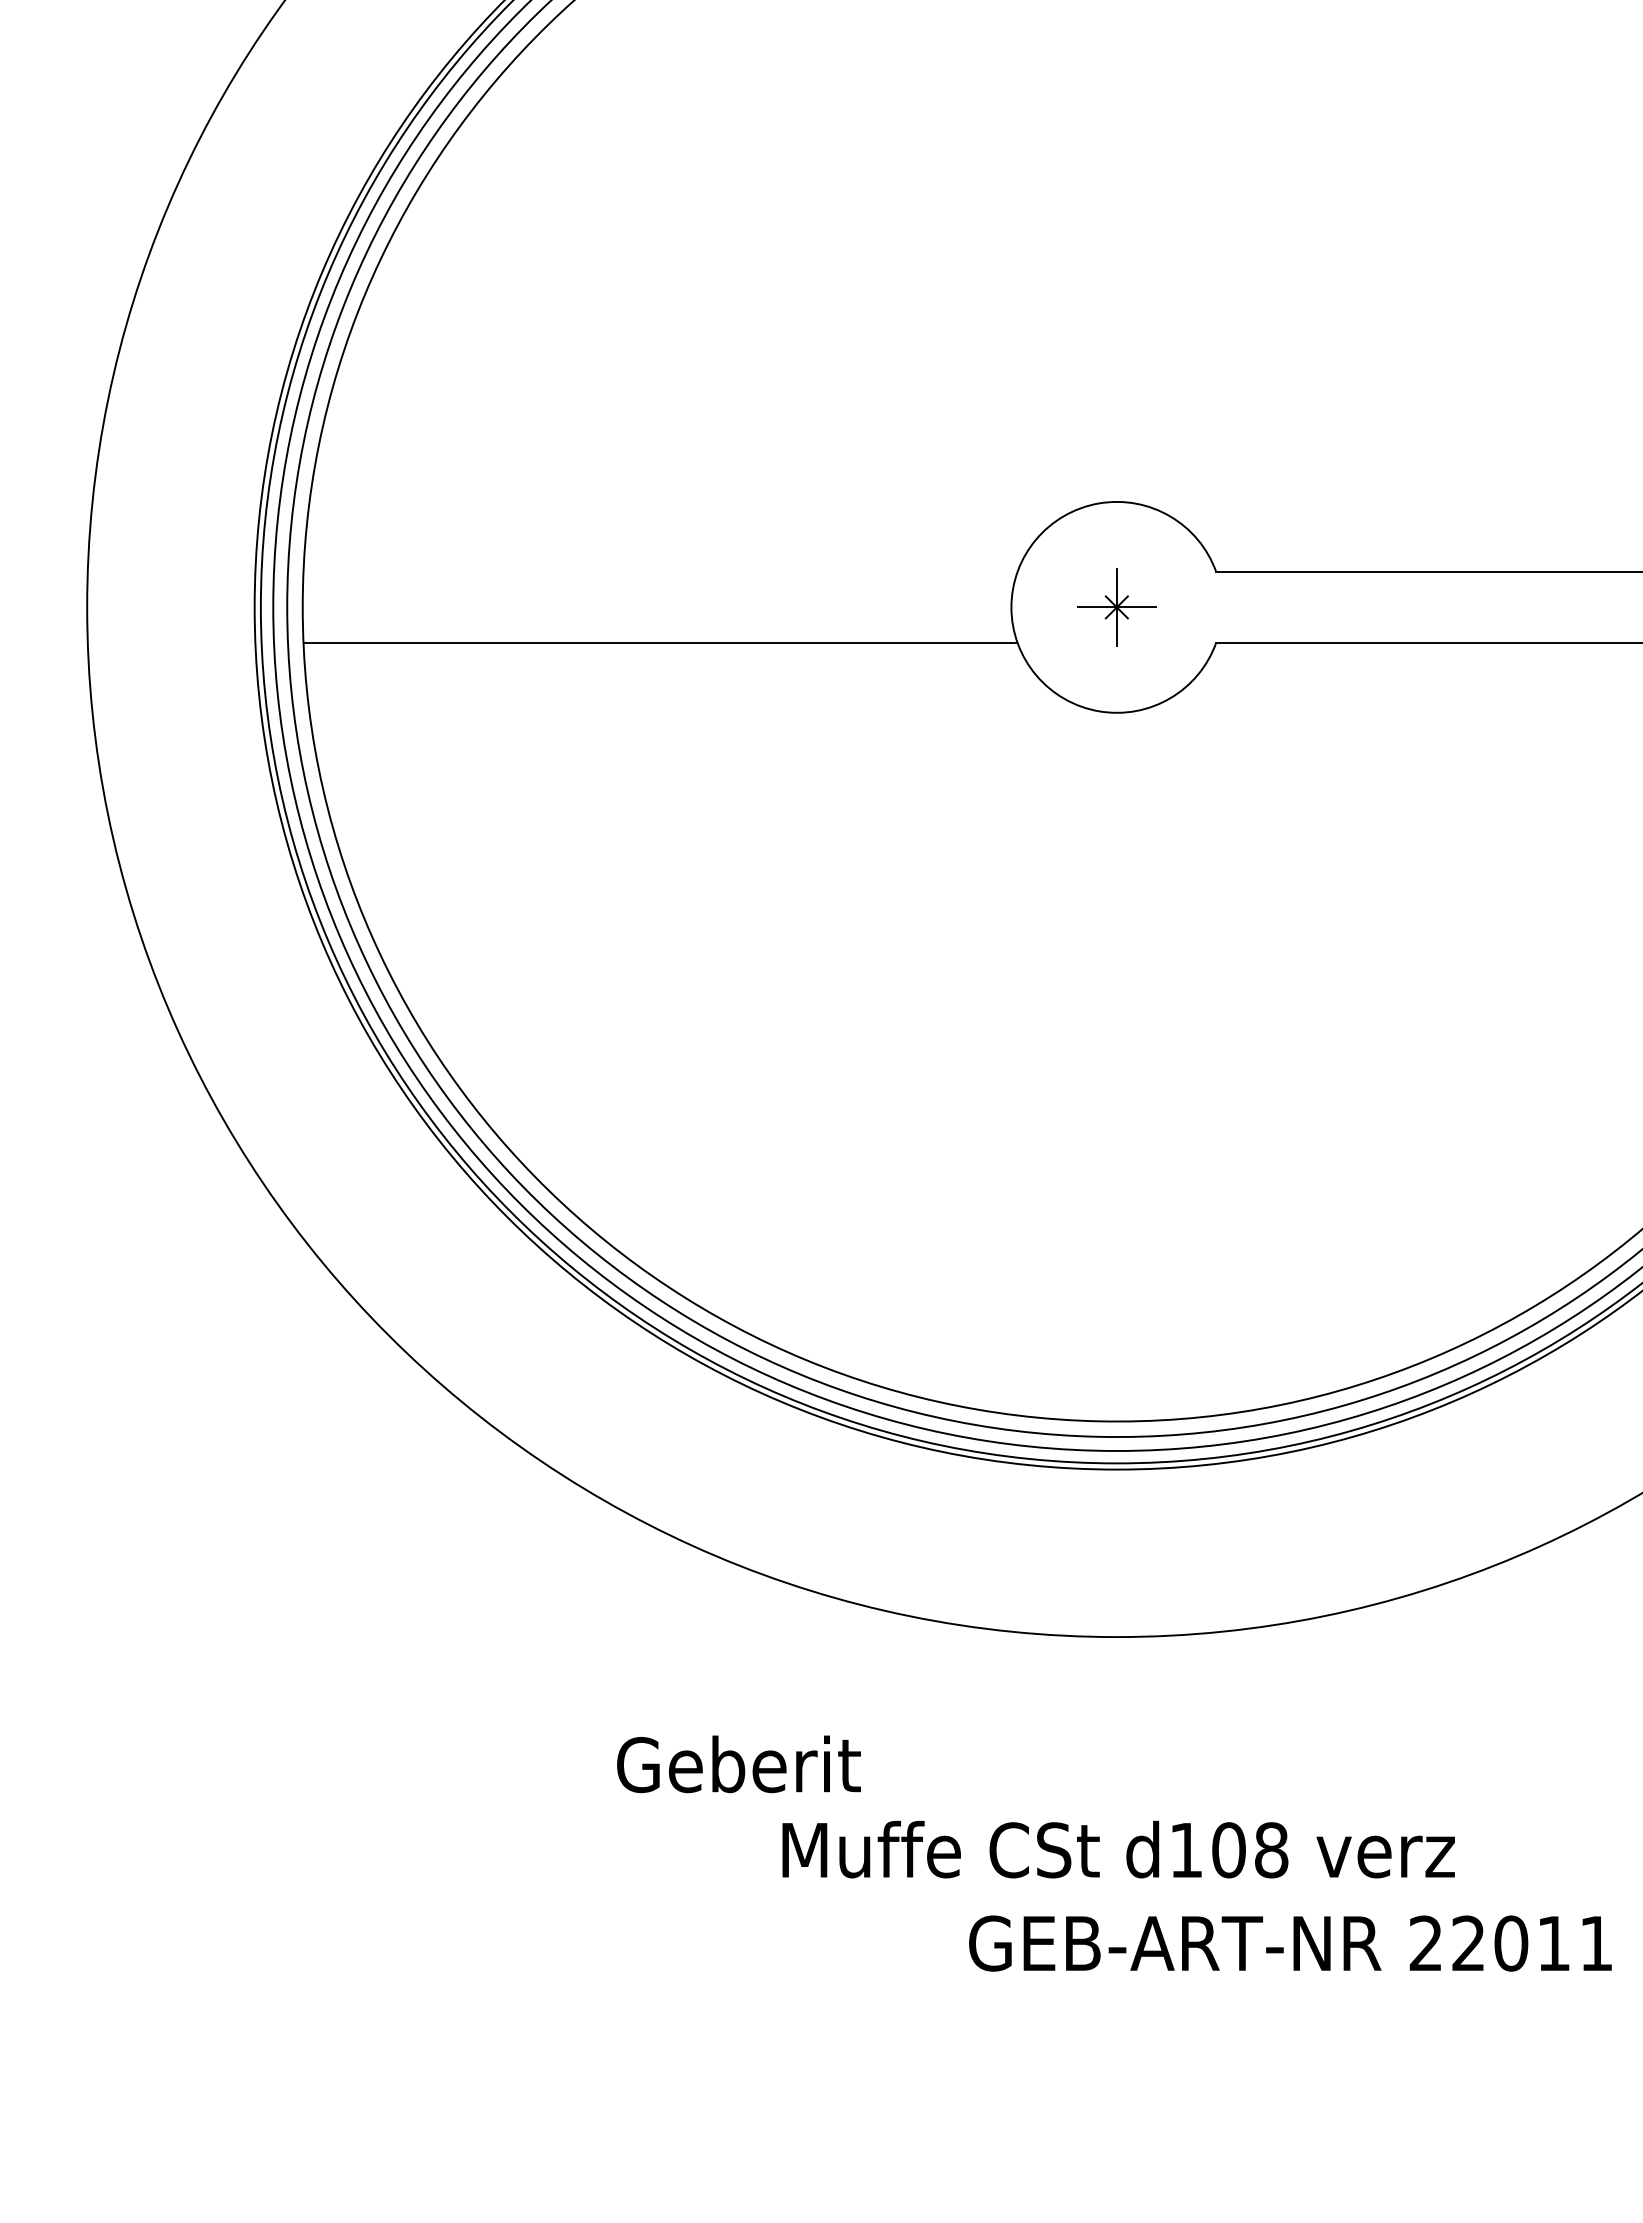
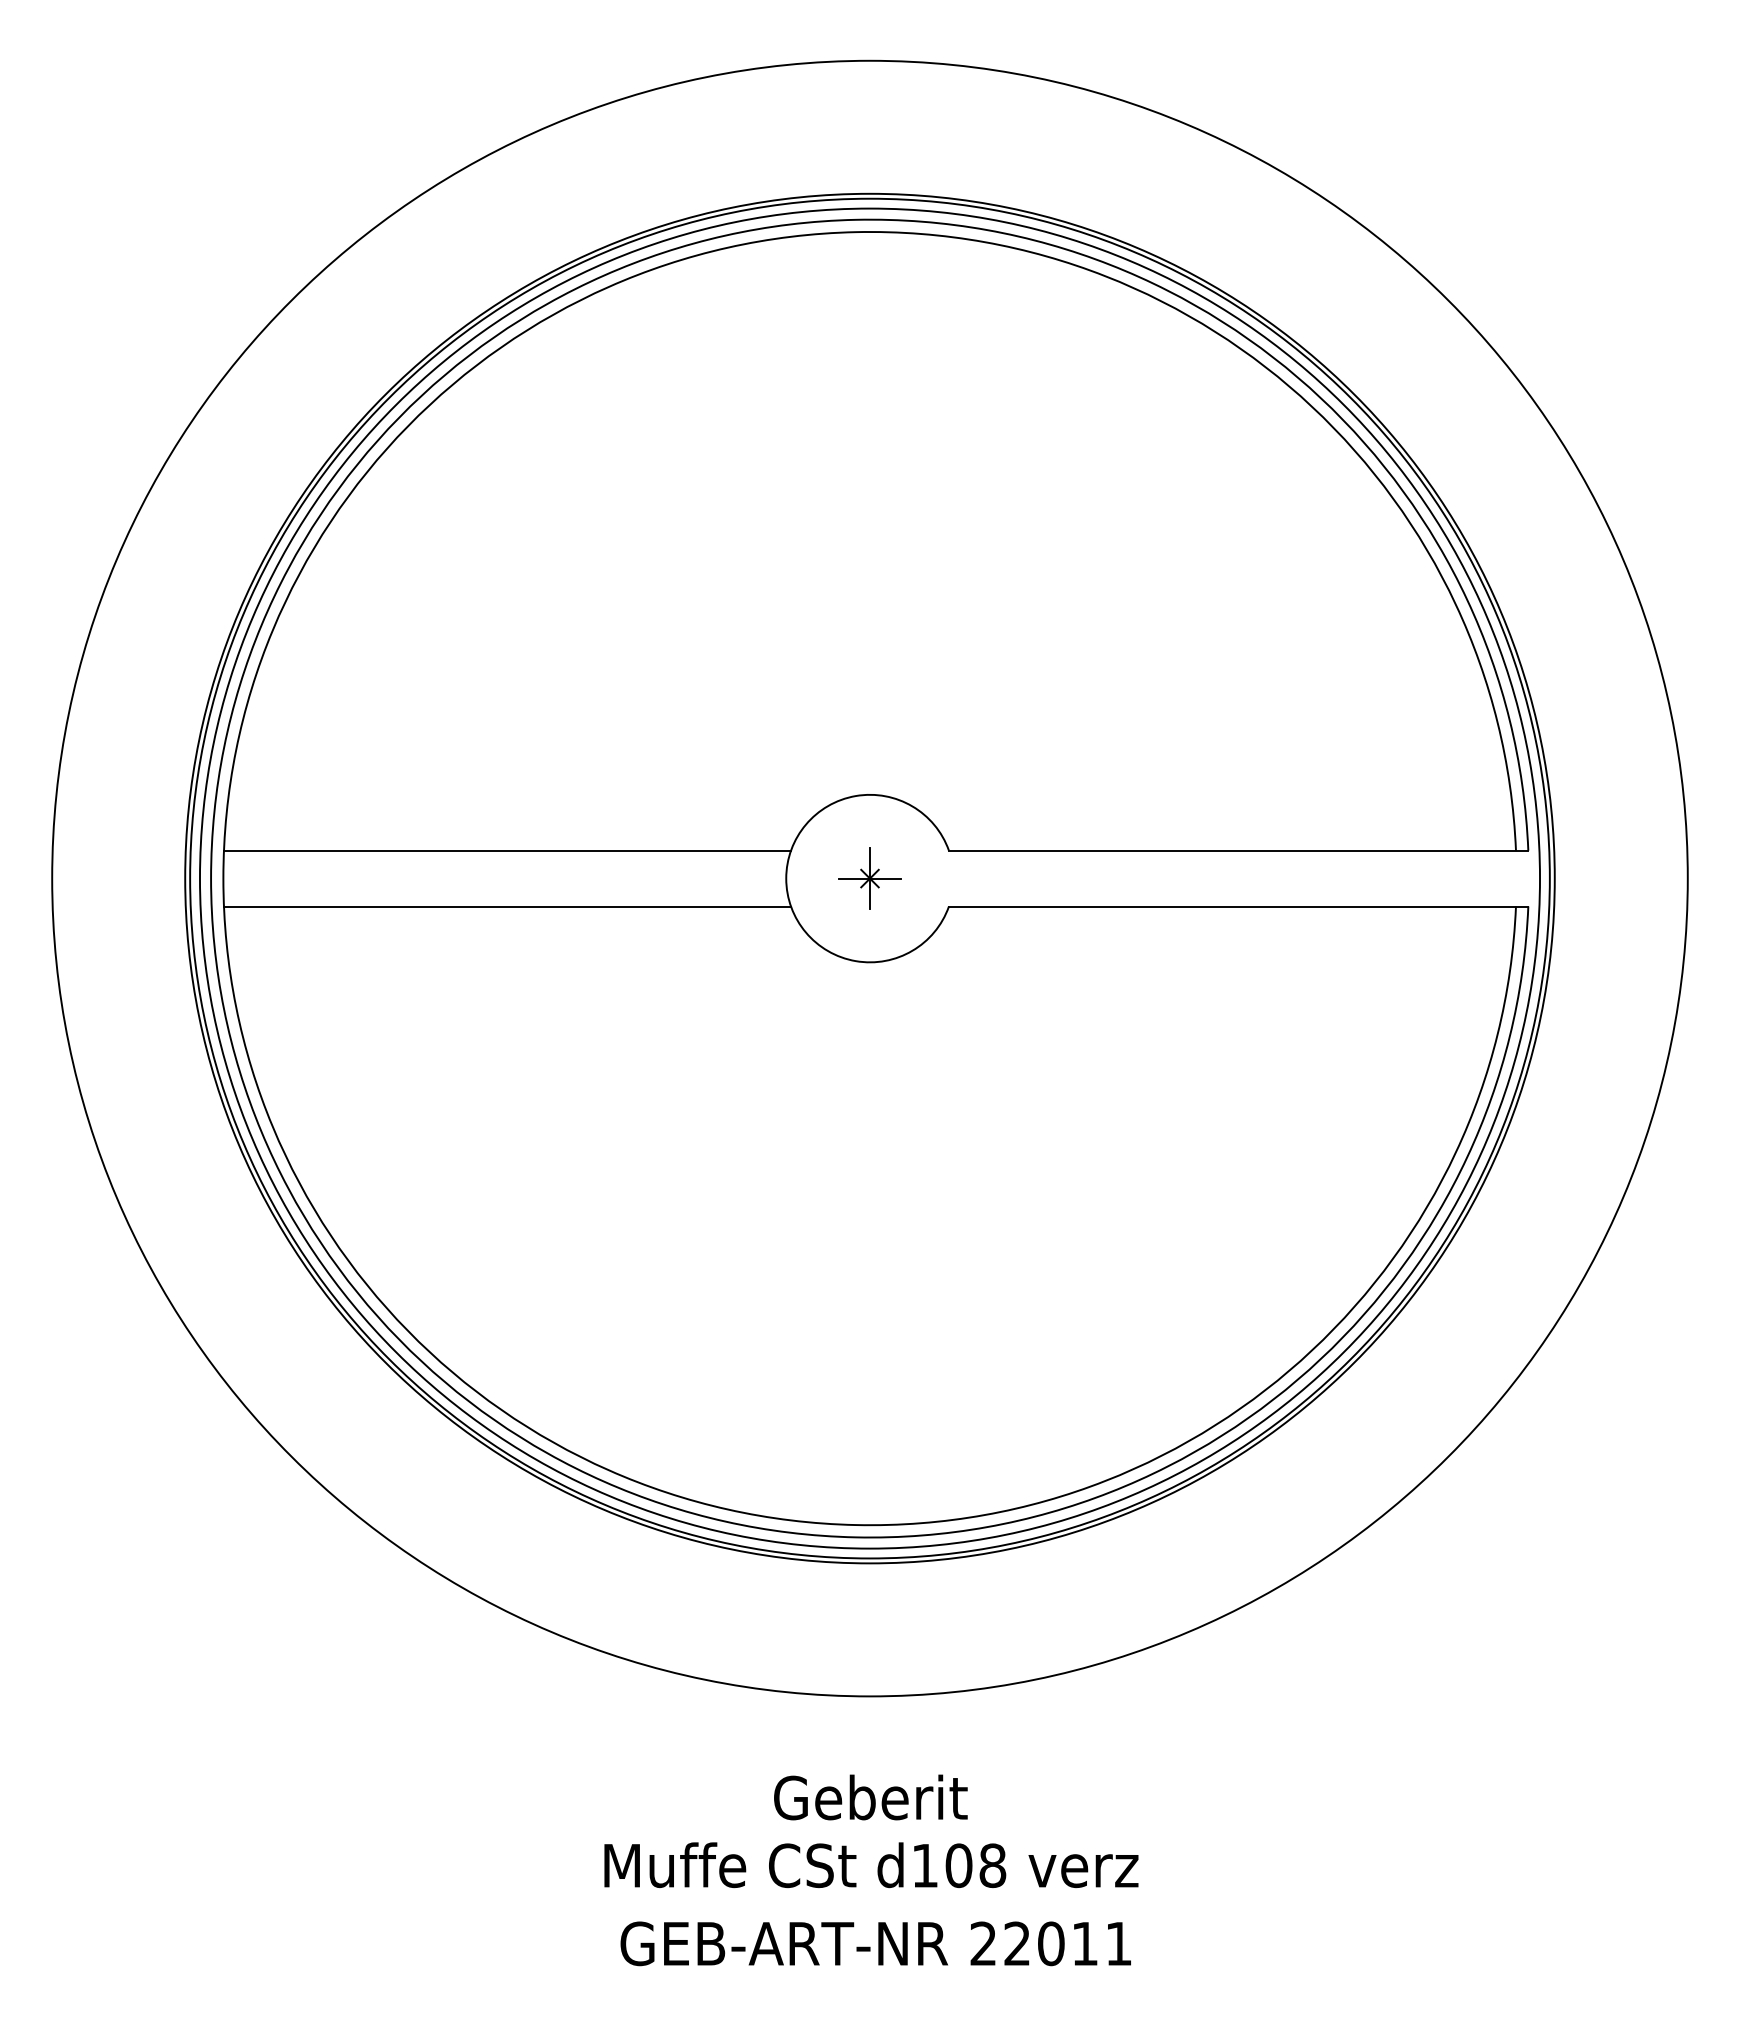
line: (660, 572) -> (507, 850), added
text: (738, 1764) -> (870, 1797), moved
text: (1290, 1943) -> (875, 1943), moved

